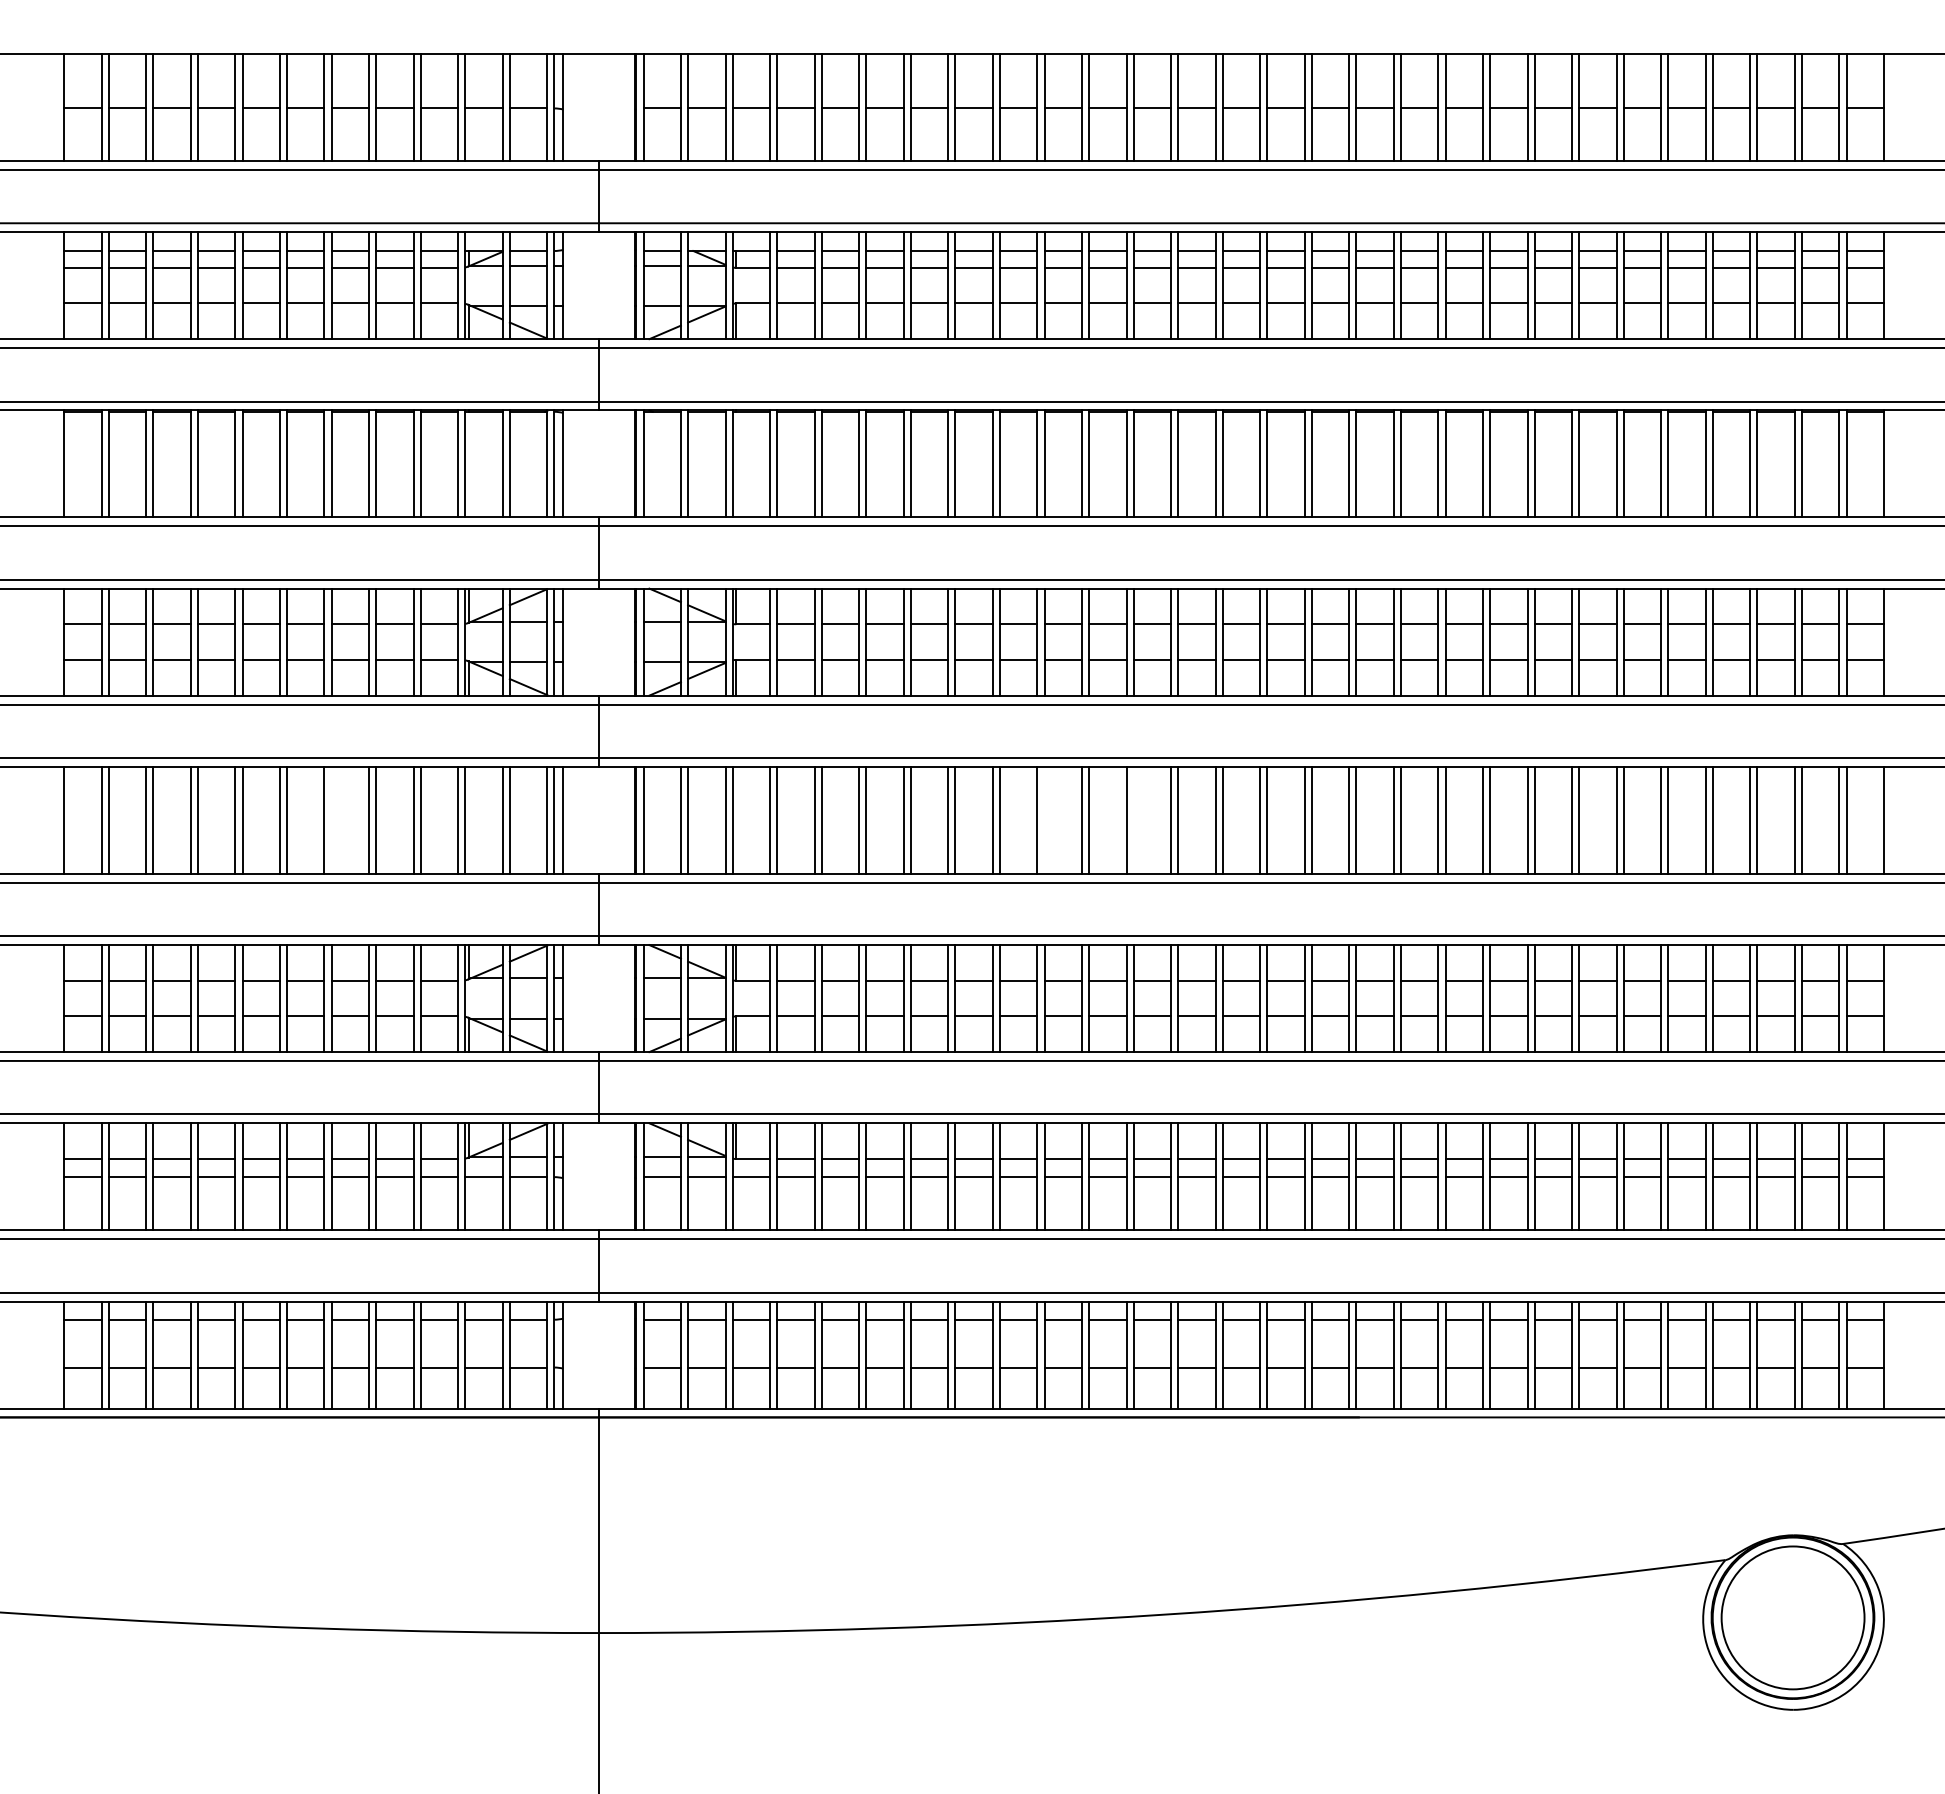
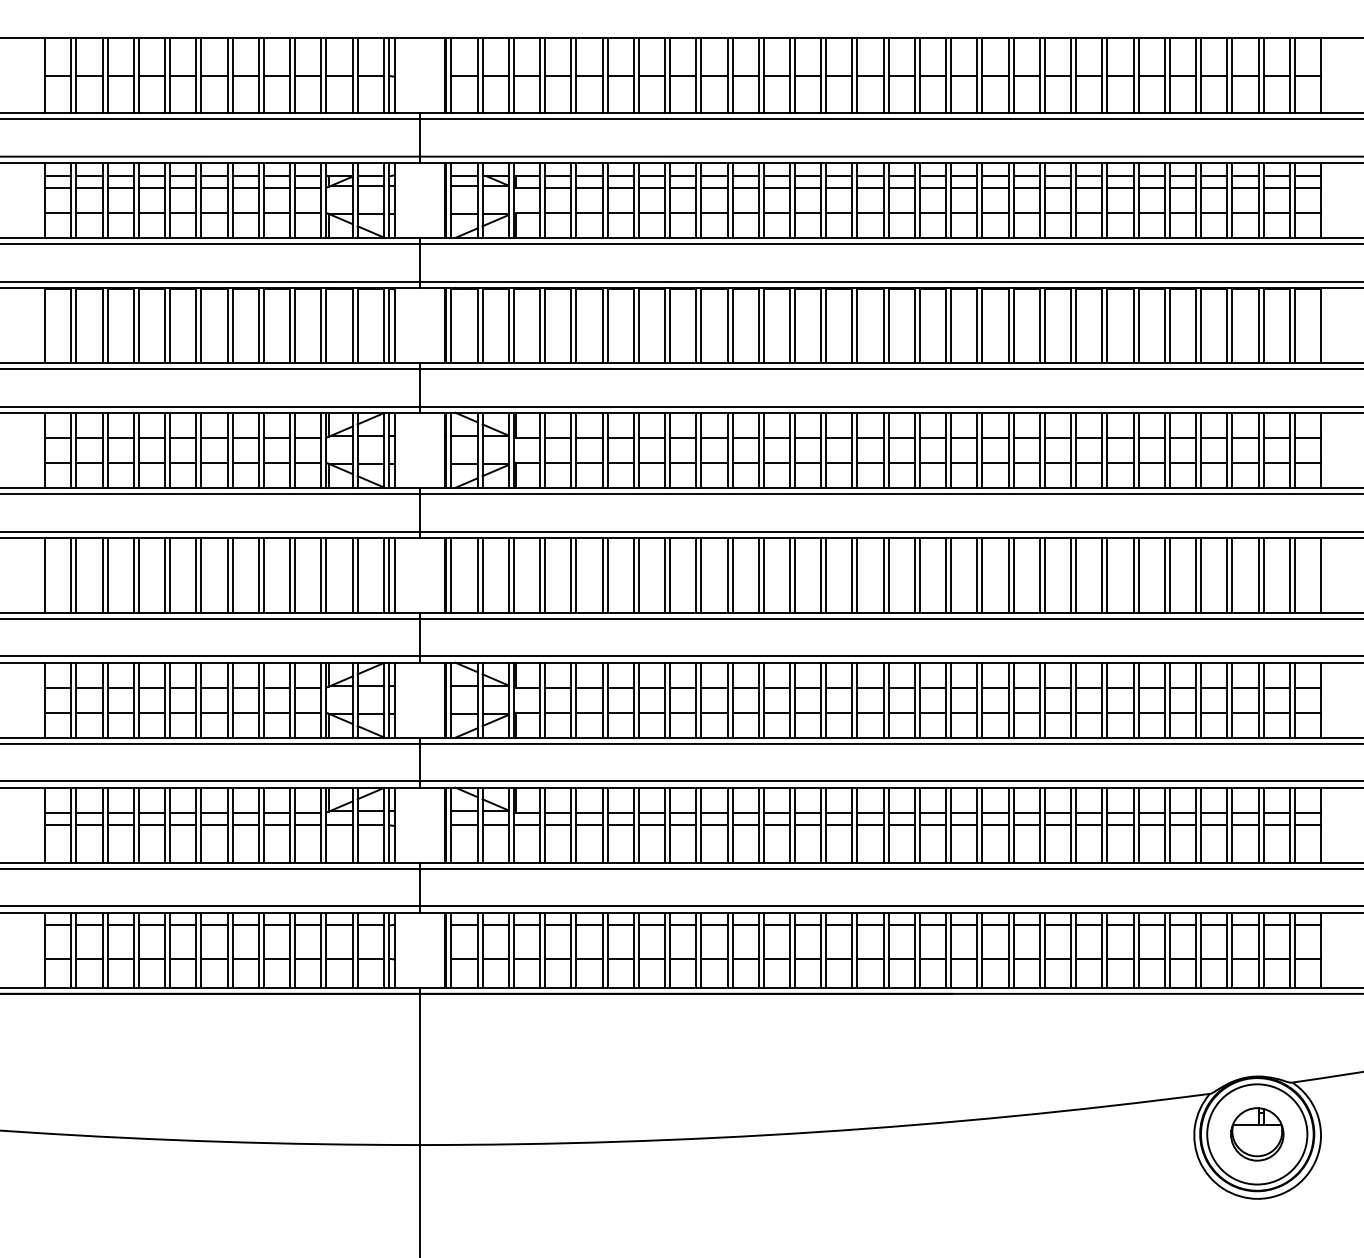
line: (331, 819) -> (232, 574), added
line: (1044, 819) -> (732, 574), added
line: (1133, 819) -> (794, 574), added
part: (1792, 1617) -> (1256, 1134), added

